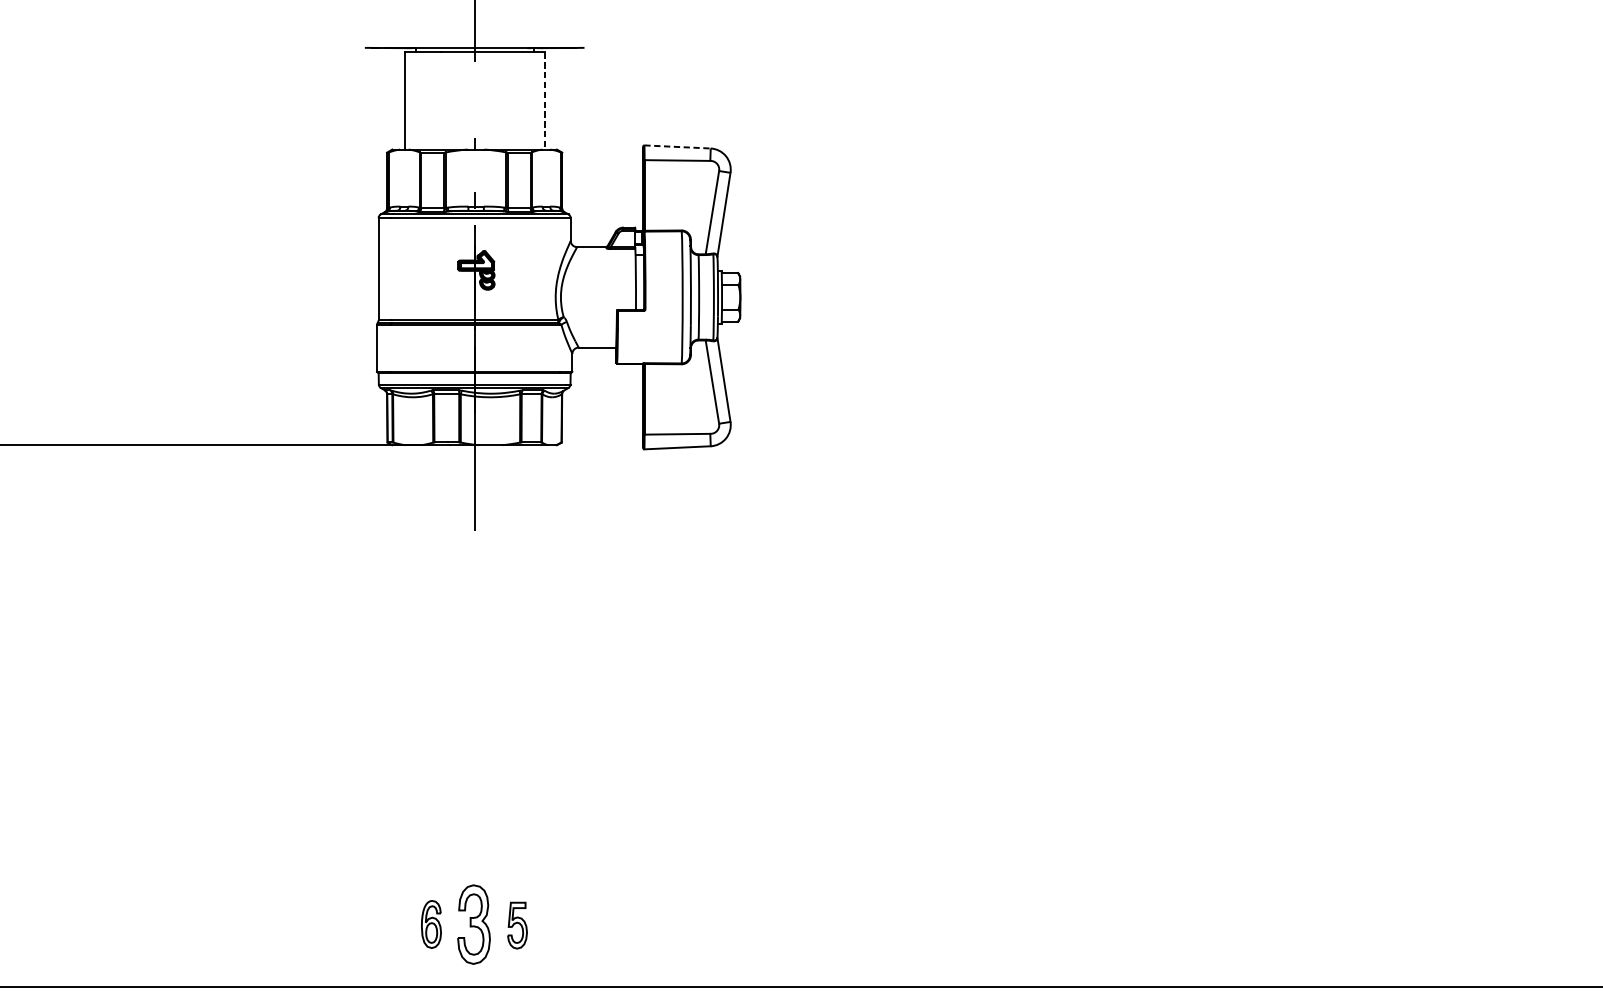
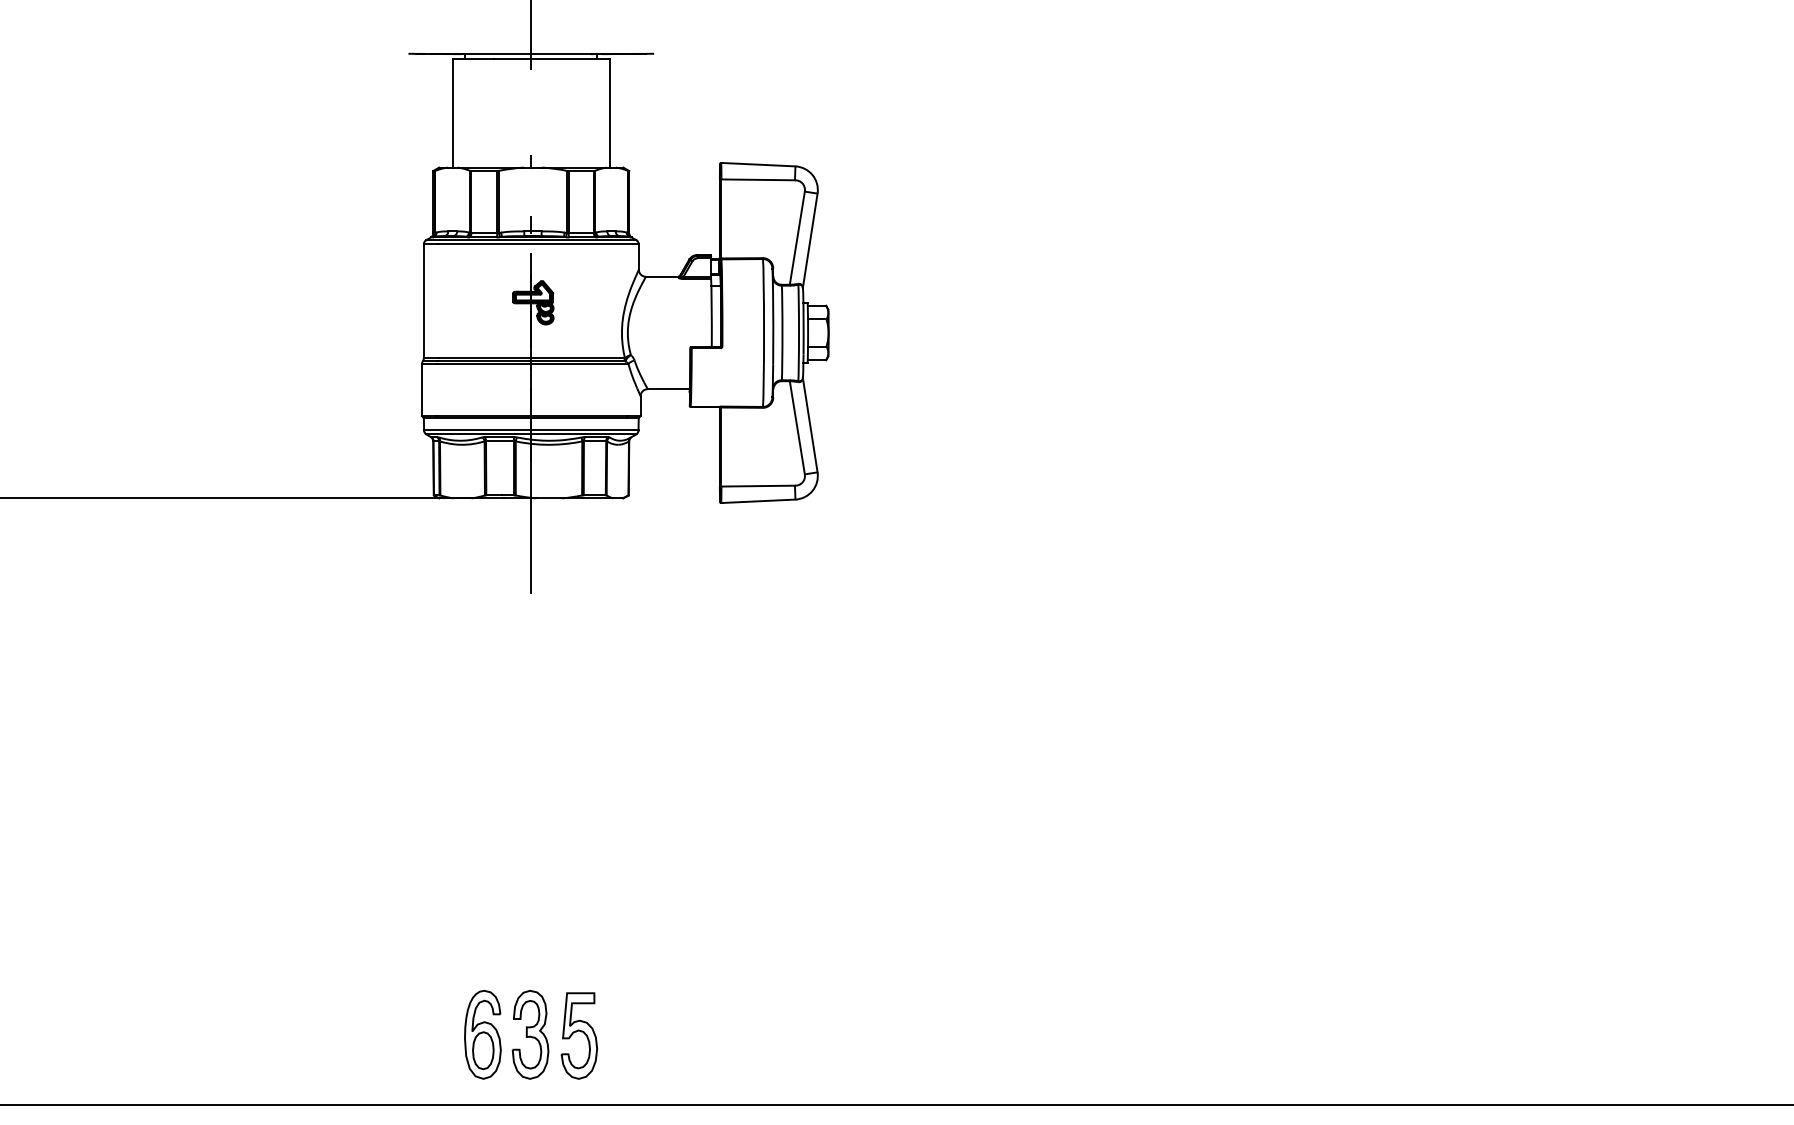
line: (544, 101) -> (609, 113), dashed -> solid
line: (677, 146) -> (758, 164), dashed -> solid
part: (431, 924) -> (482, 1034), size x1.67
part: (516, 925) -> (578, 1035), size x1.67

